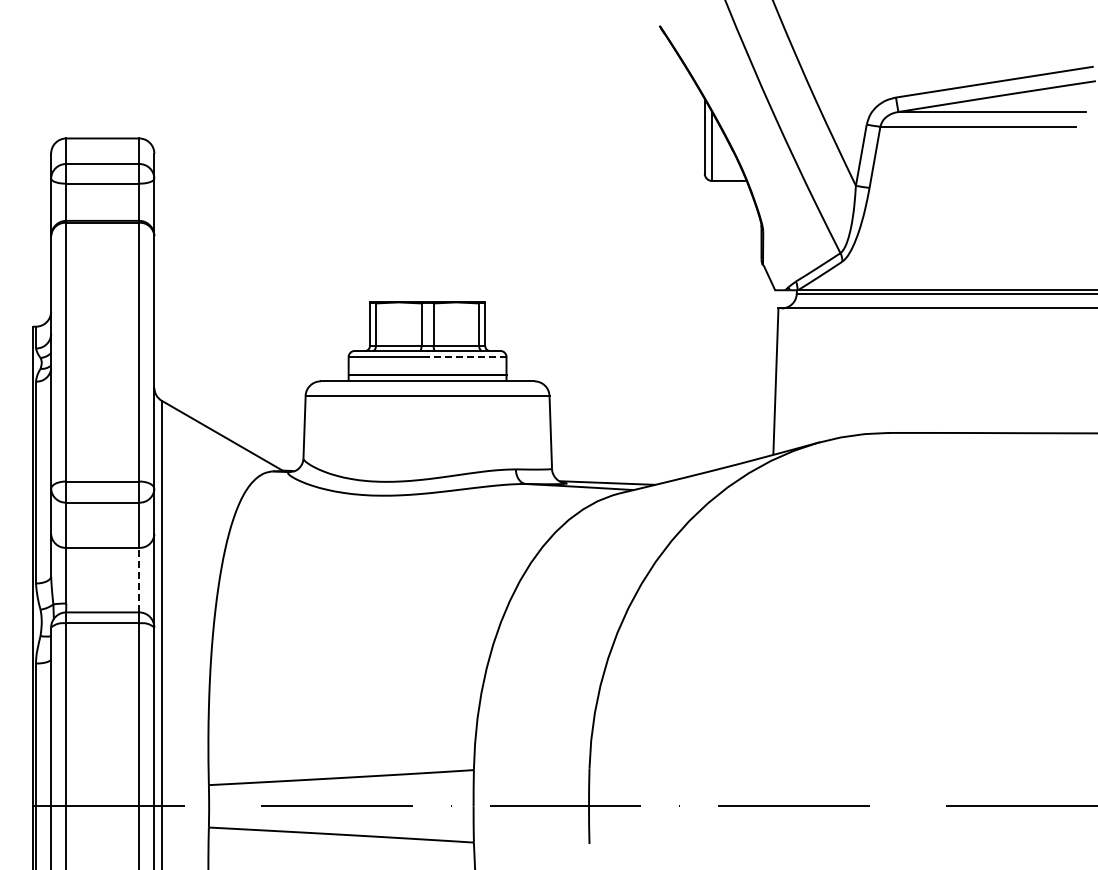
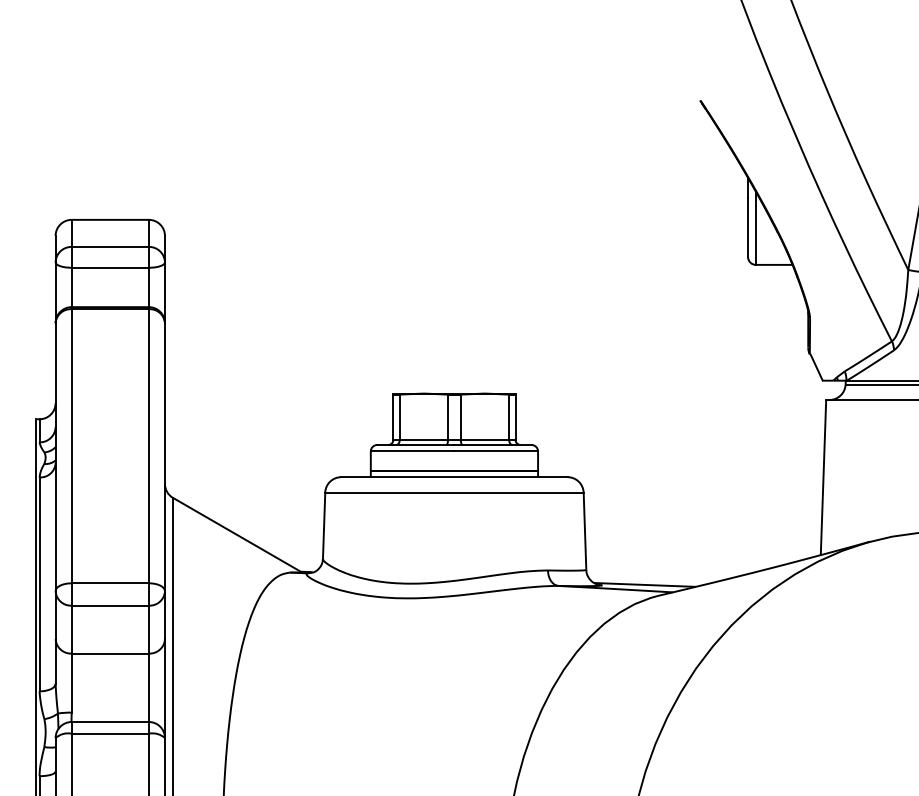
line: (466, 357) -> (495, 451), dashed -> solid
line: (139, 579) -> (149, 687), dashed -> solid

